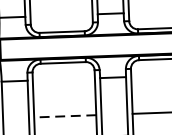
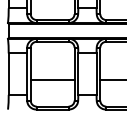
line: (65, 116) -> (52, 79), dashed -> solid

